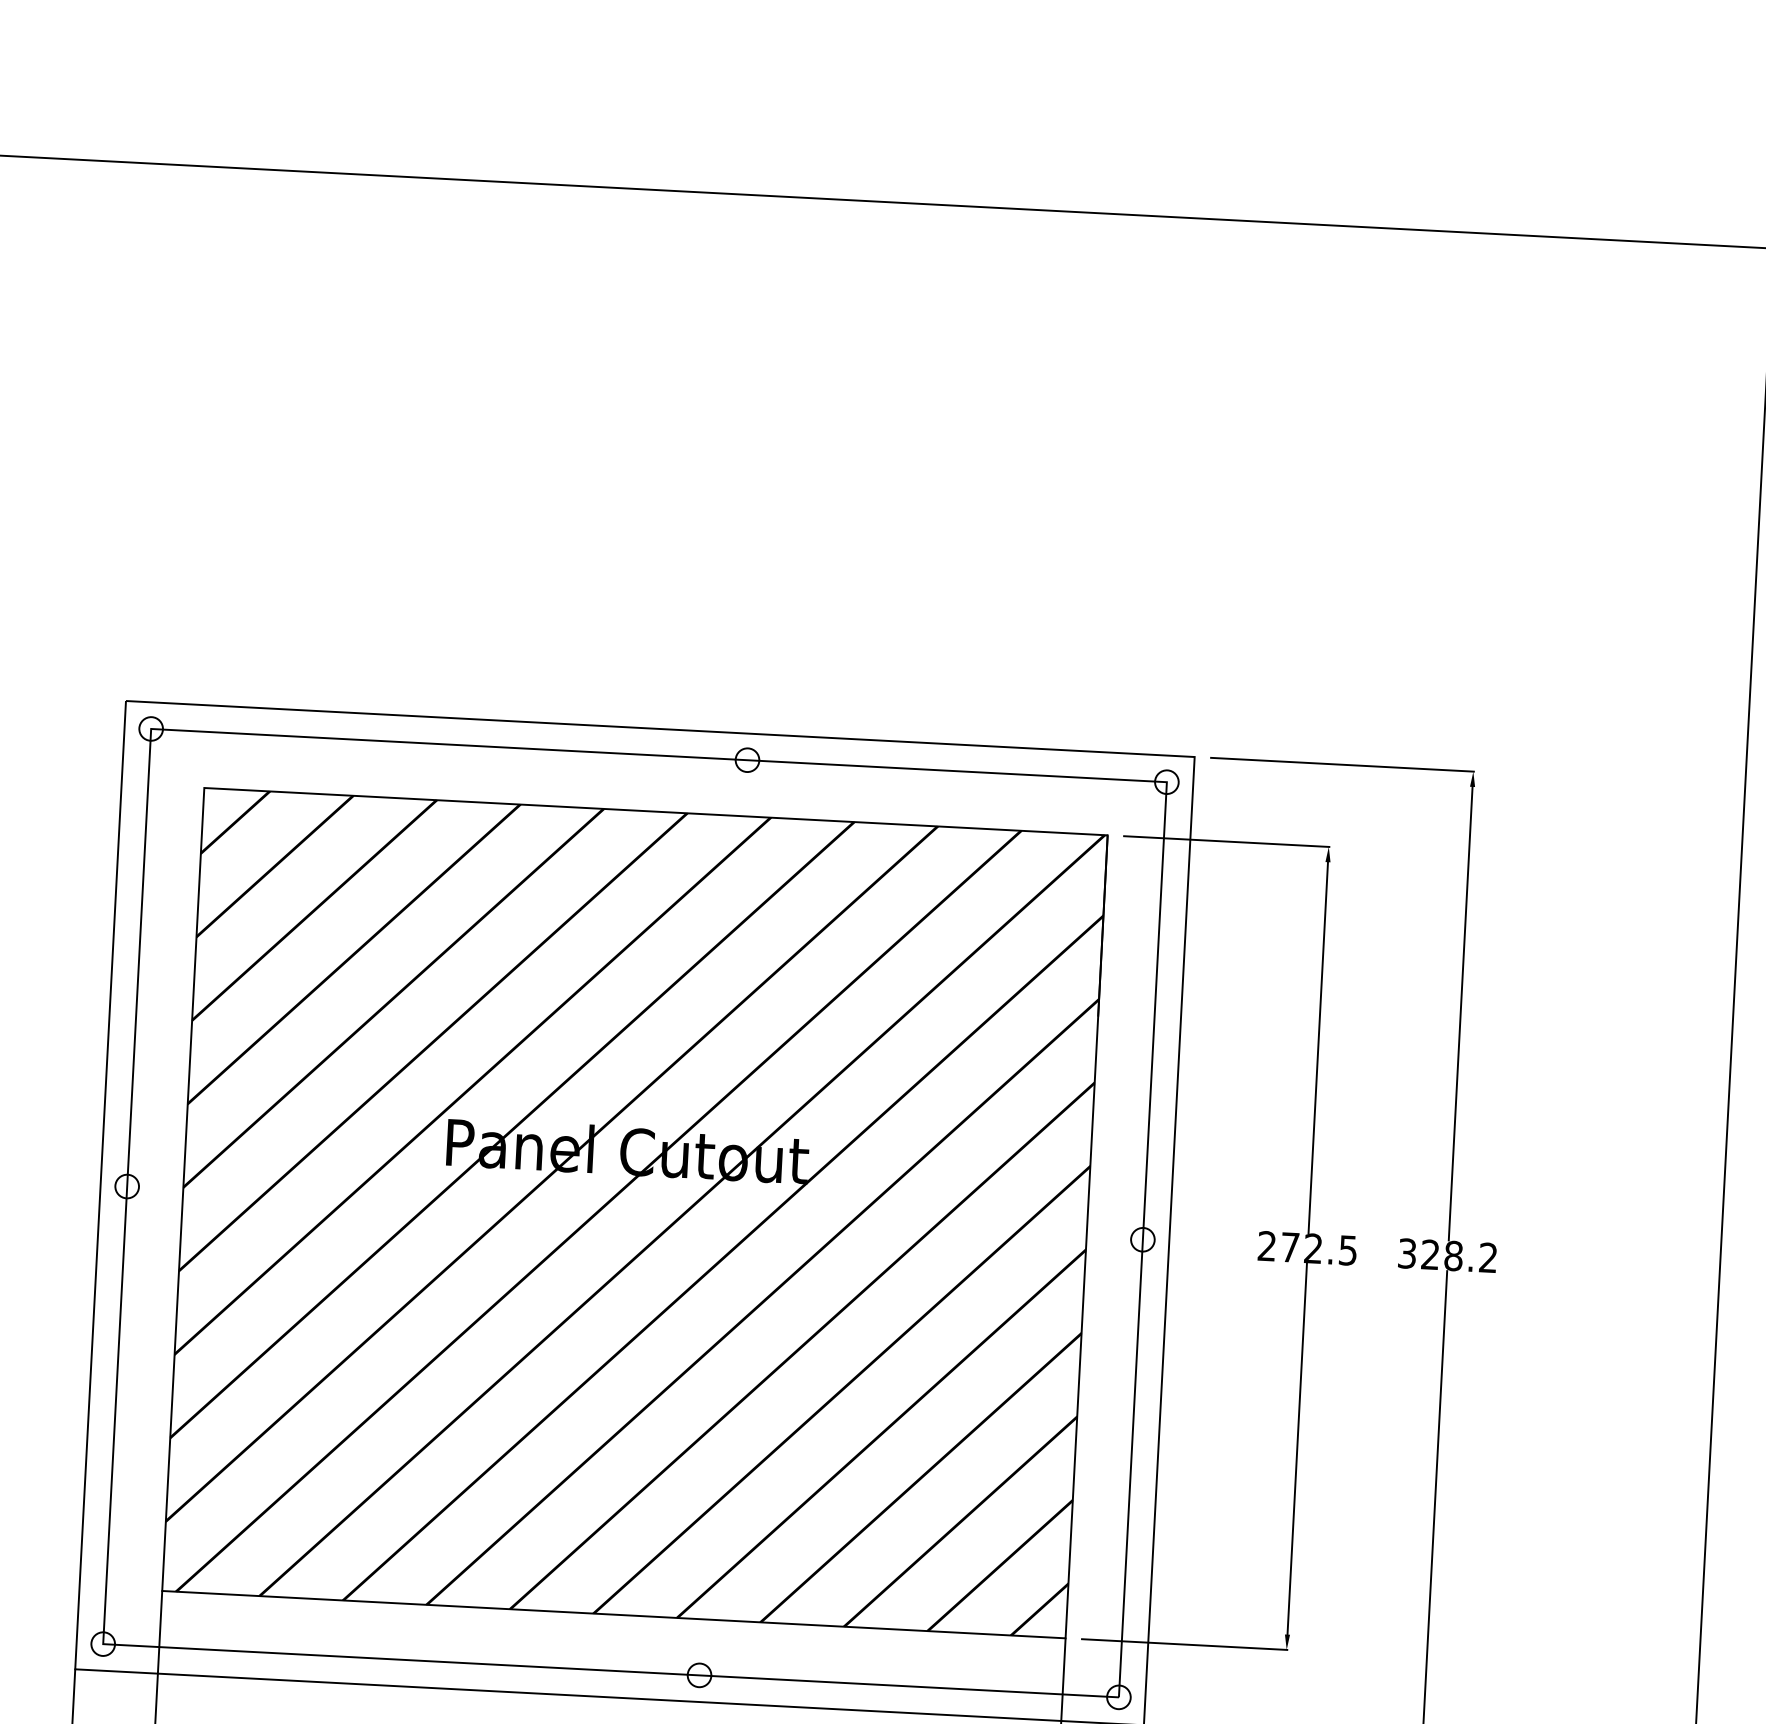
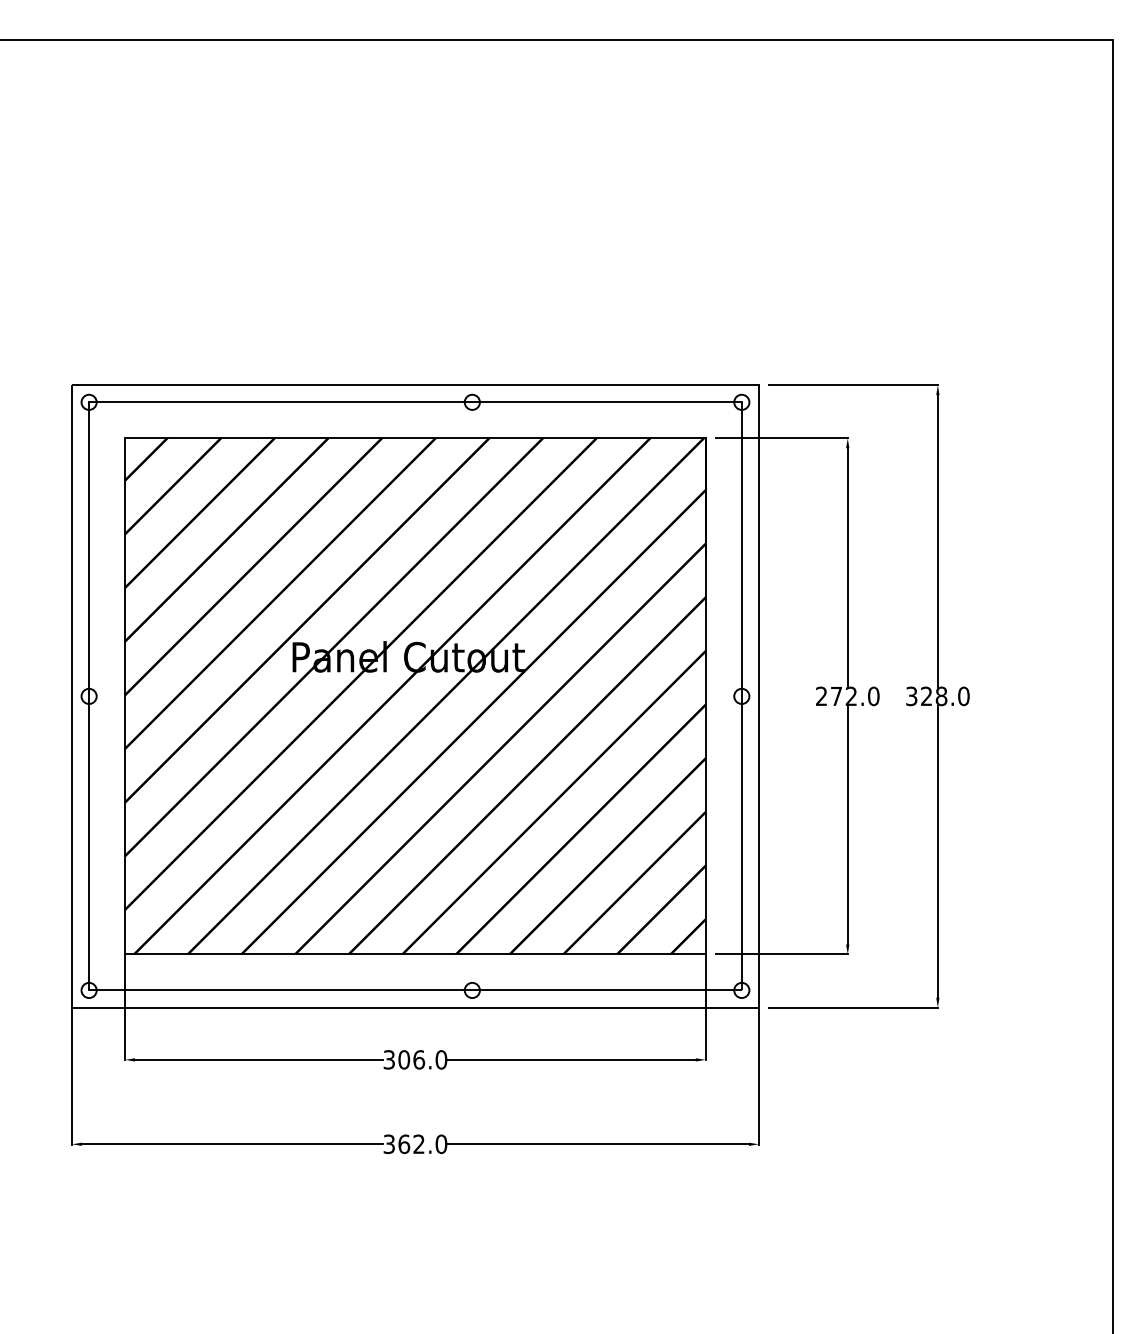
text: (1347, 1250) -> (873, 696), 272.5 -> 272.0
text: (1487, 1258) -> (963, 696), 328.2 -> 328.0

